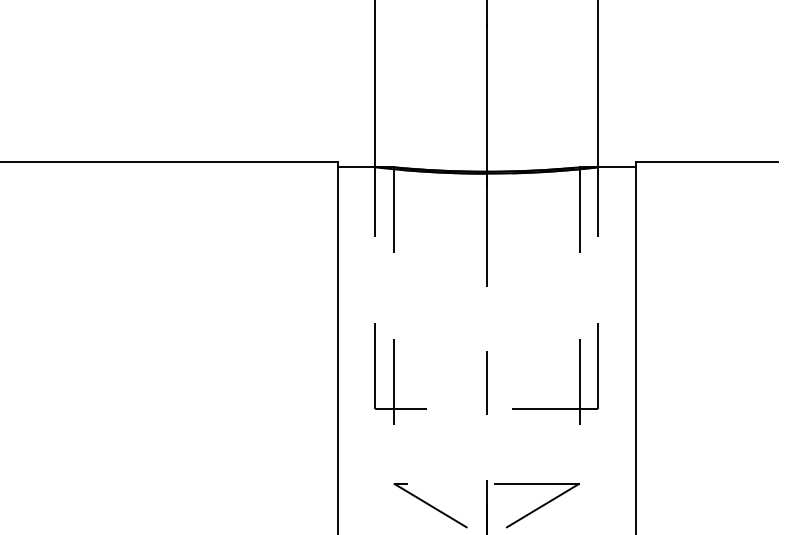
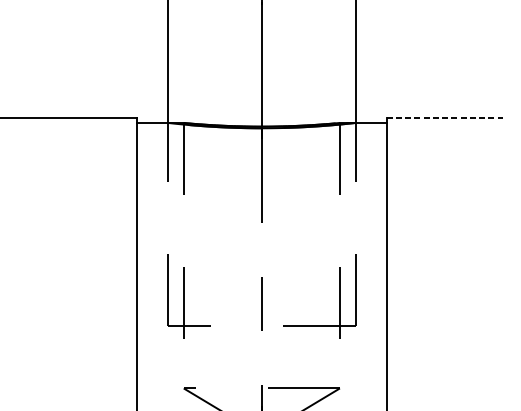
line: (707, 161) -> (447, 118), solid -> dashed

